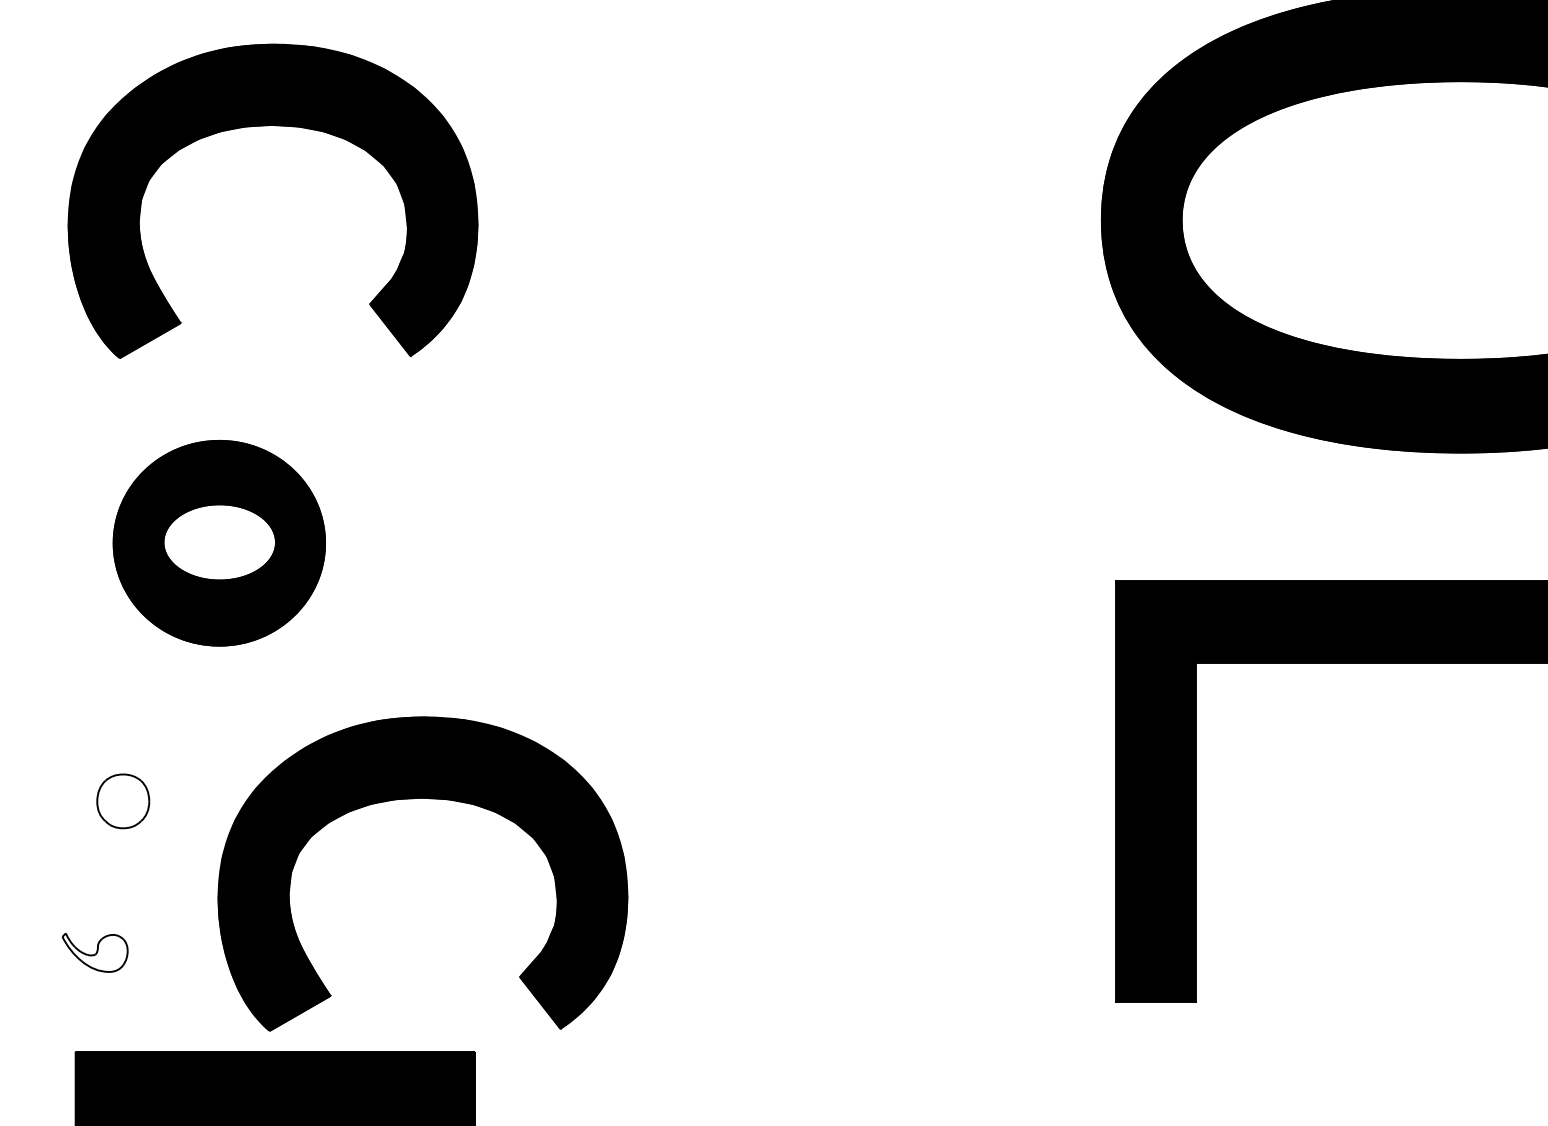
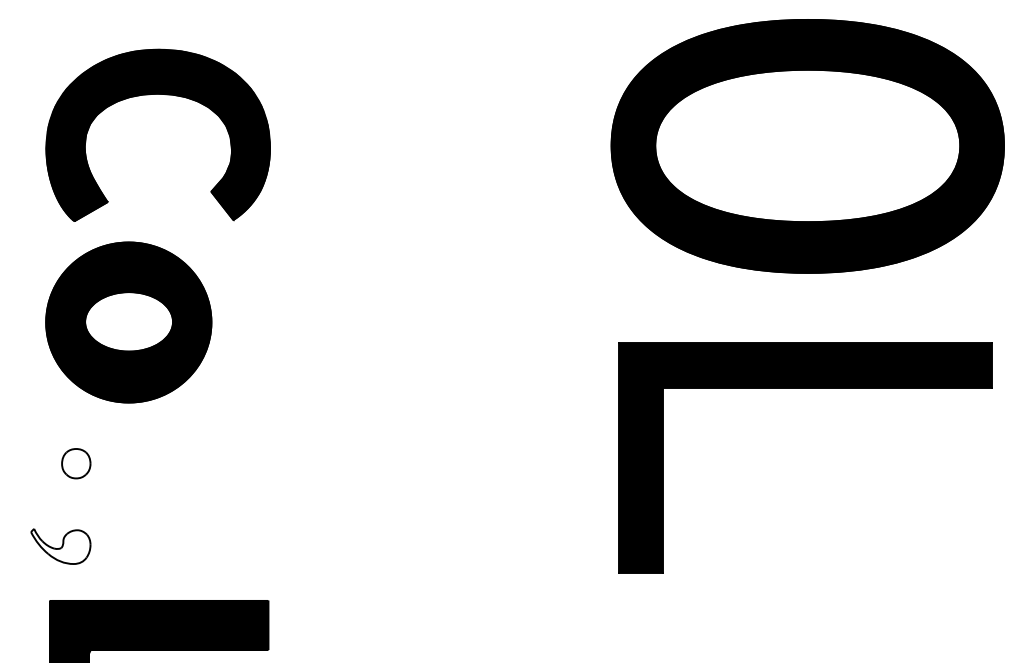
part: (218, 543) -> (128, 322), size x1.43
part: (407, 801) -> (231, 463), removed
part: (94, 952) -> (60, 546), size x1.67

